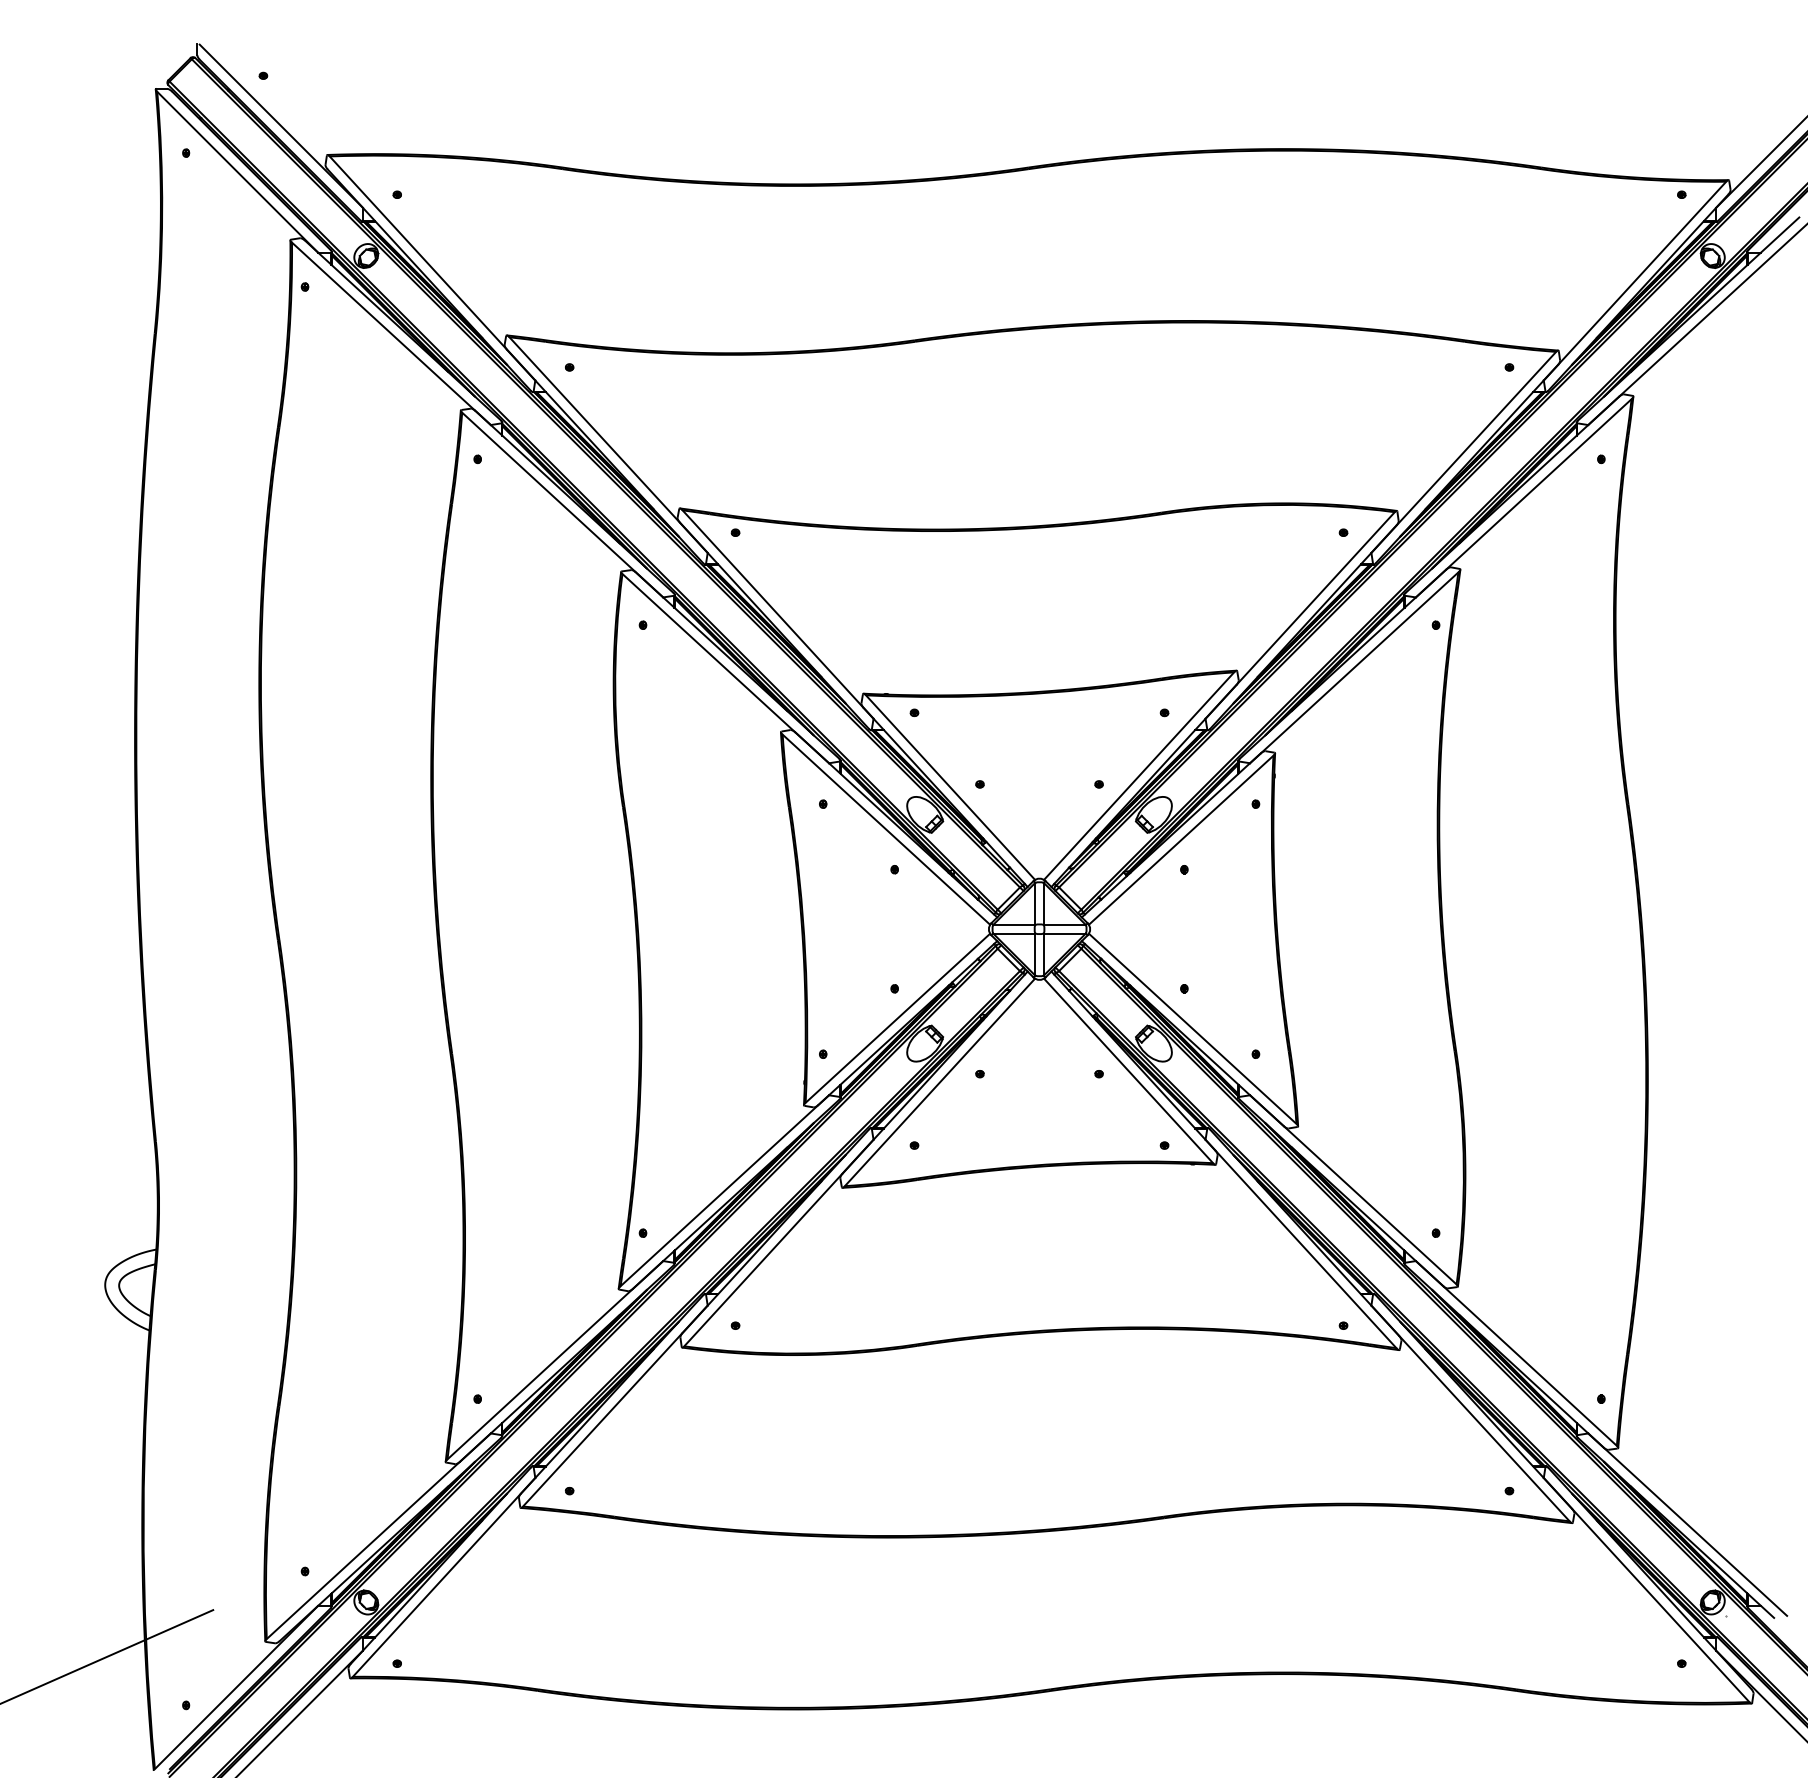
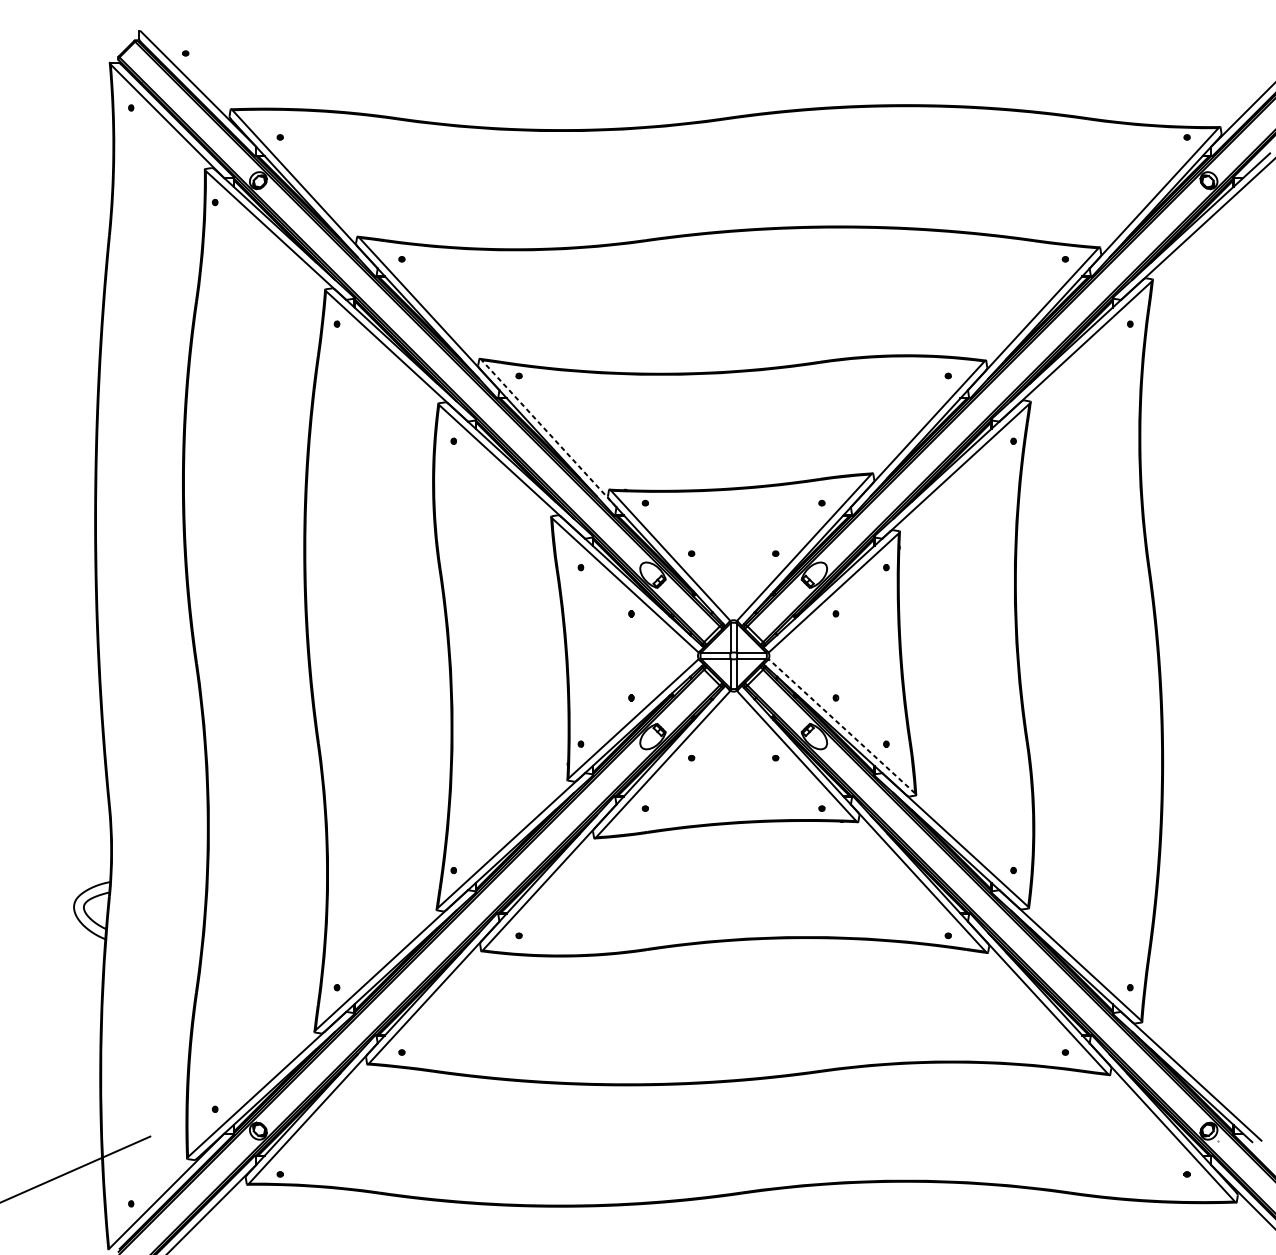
line: (777, 614) -> (548, 433), solid -> dashed
line: (1192, 1028) -> (841, 725), solid -> dashed

